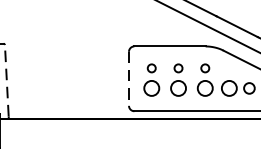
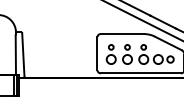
line: (7, 80) -> (23, 54), dashed -> solid
line: (129, 80) -> (97, 54), dashed -> solid

